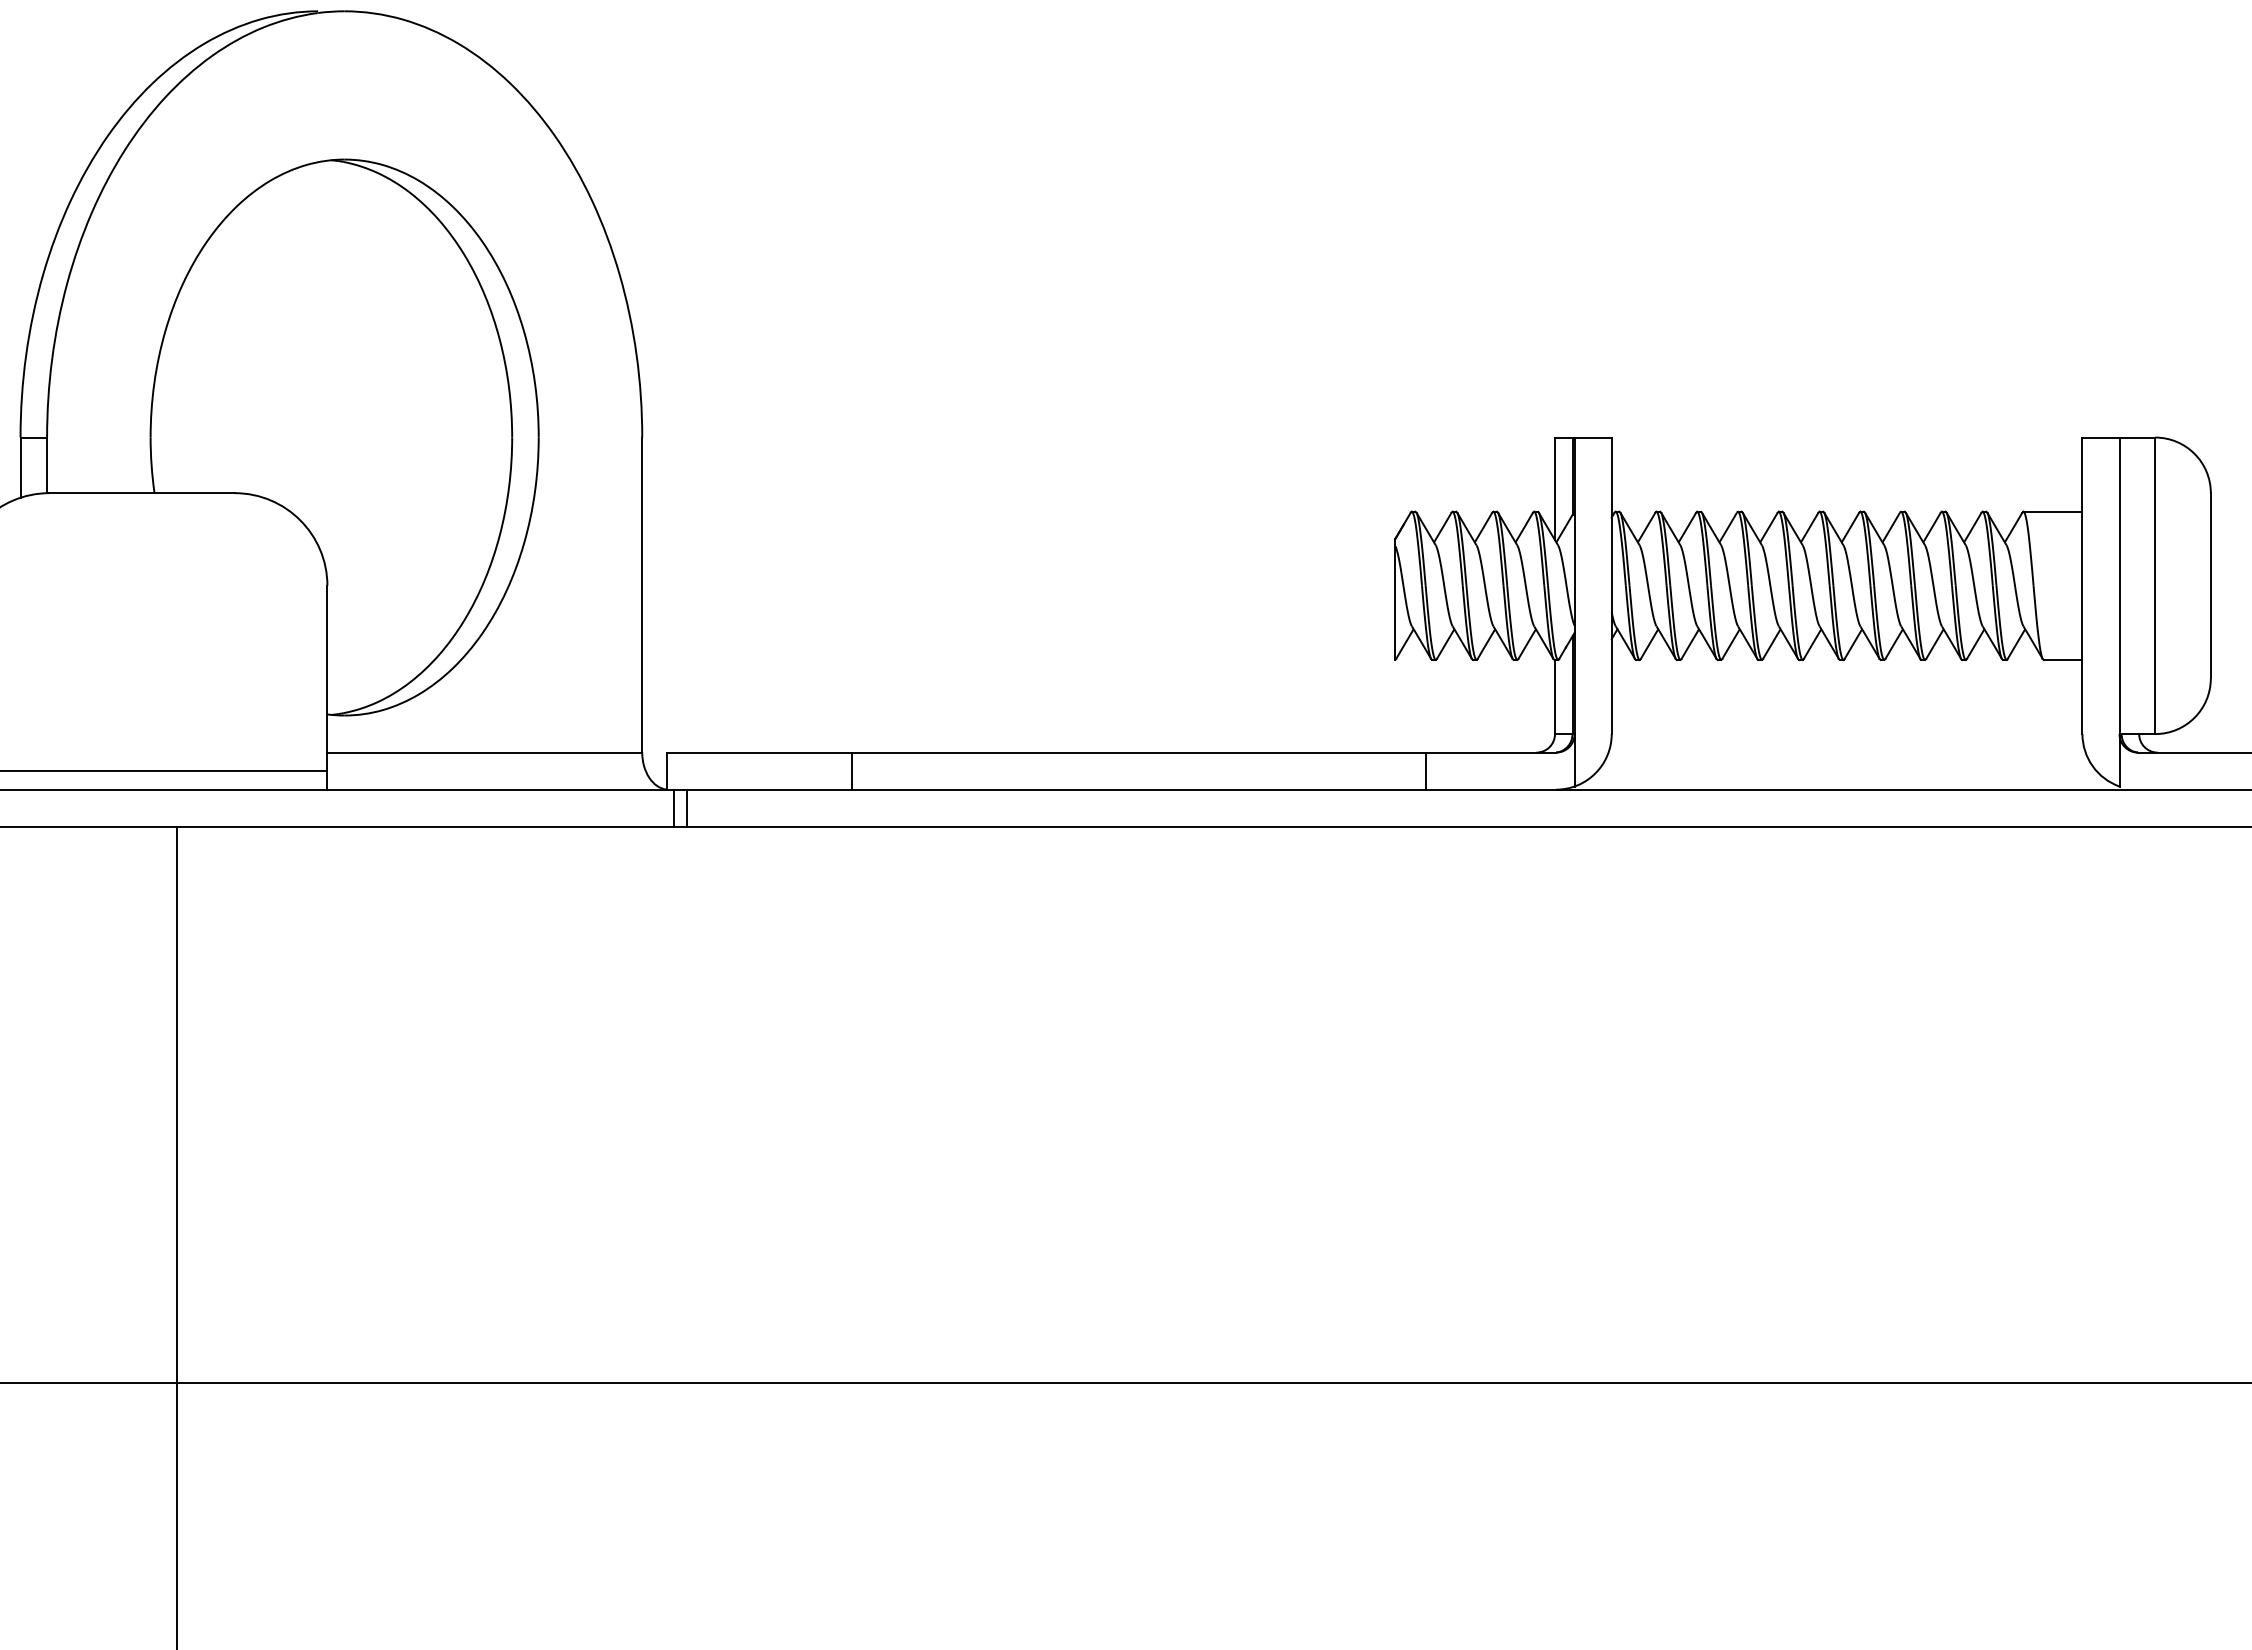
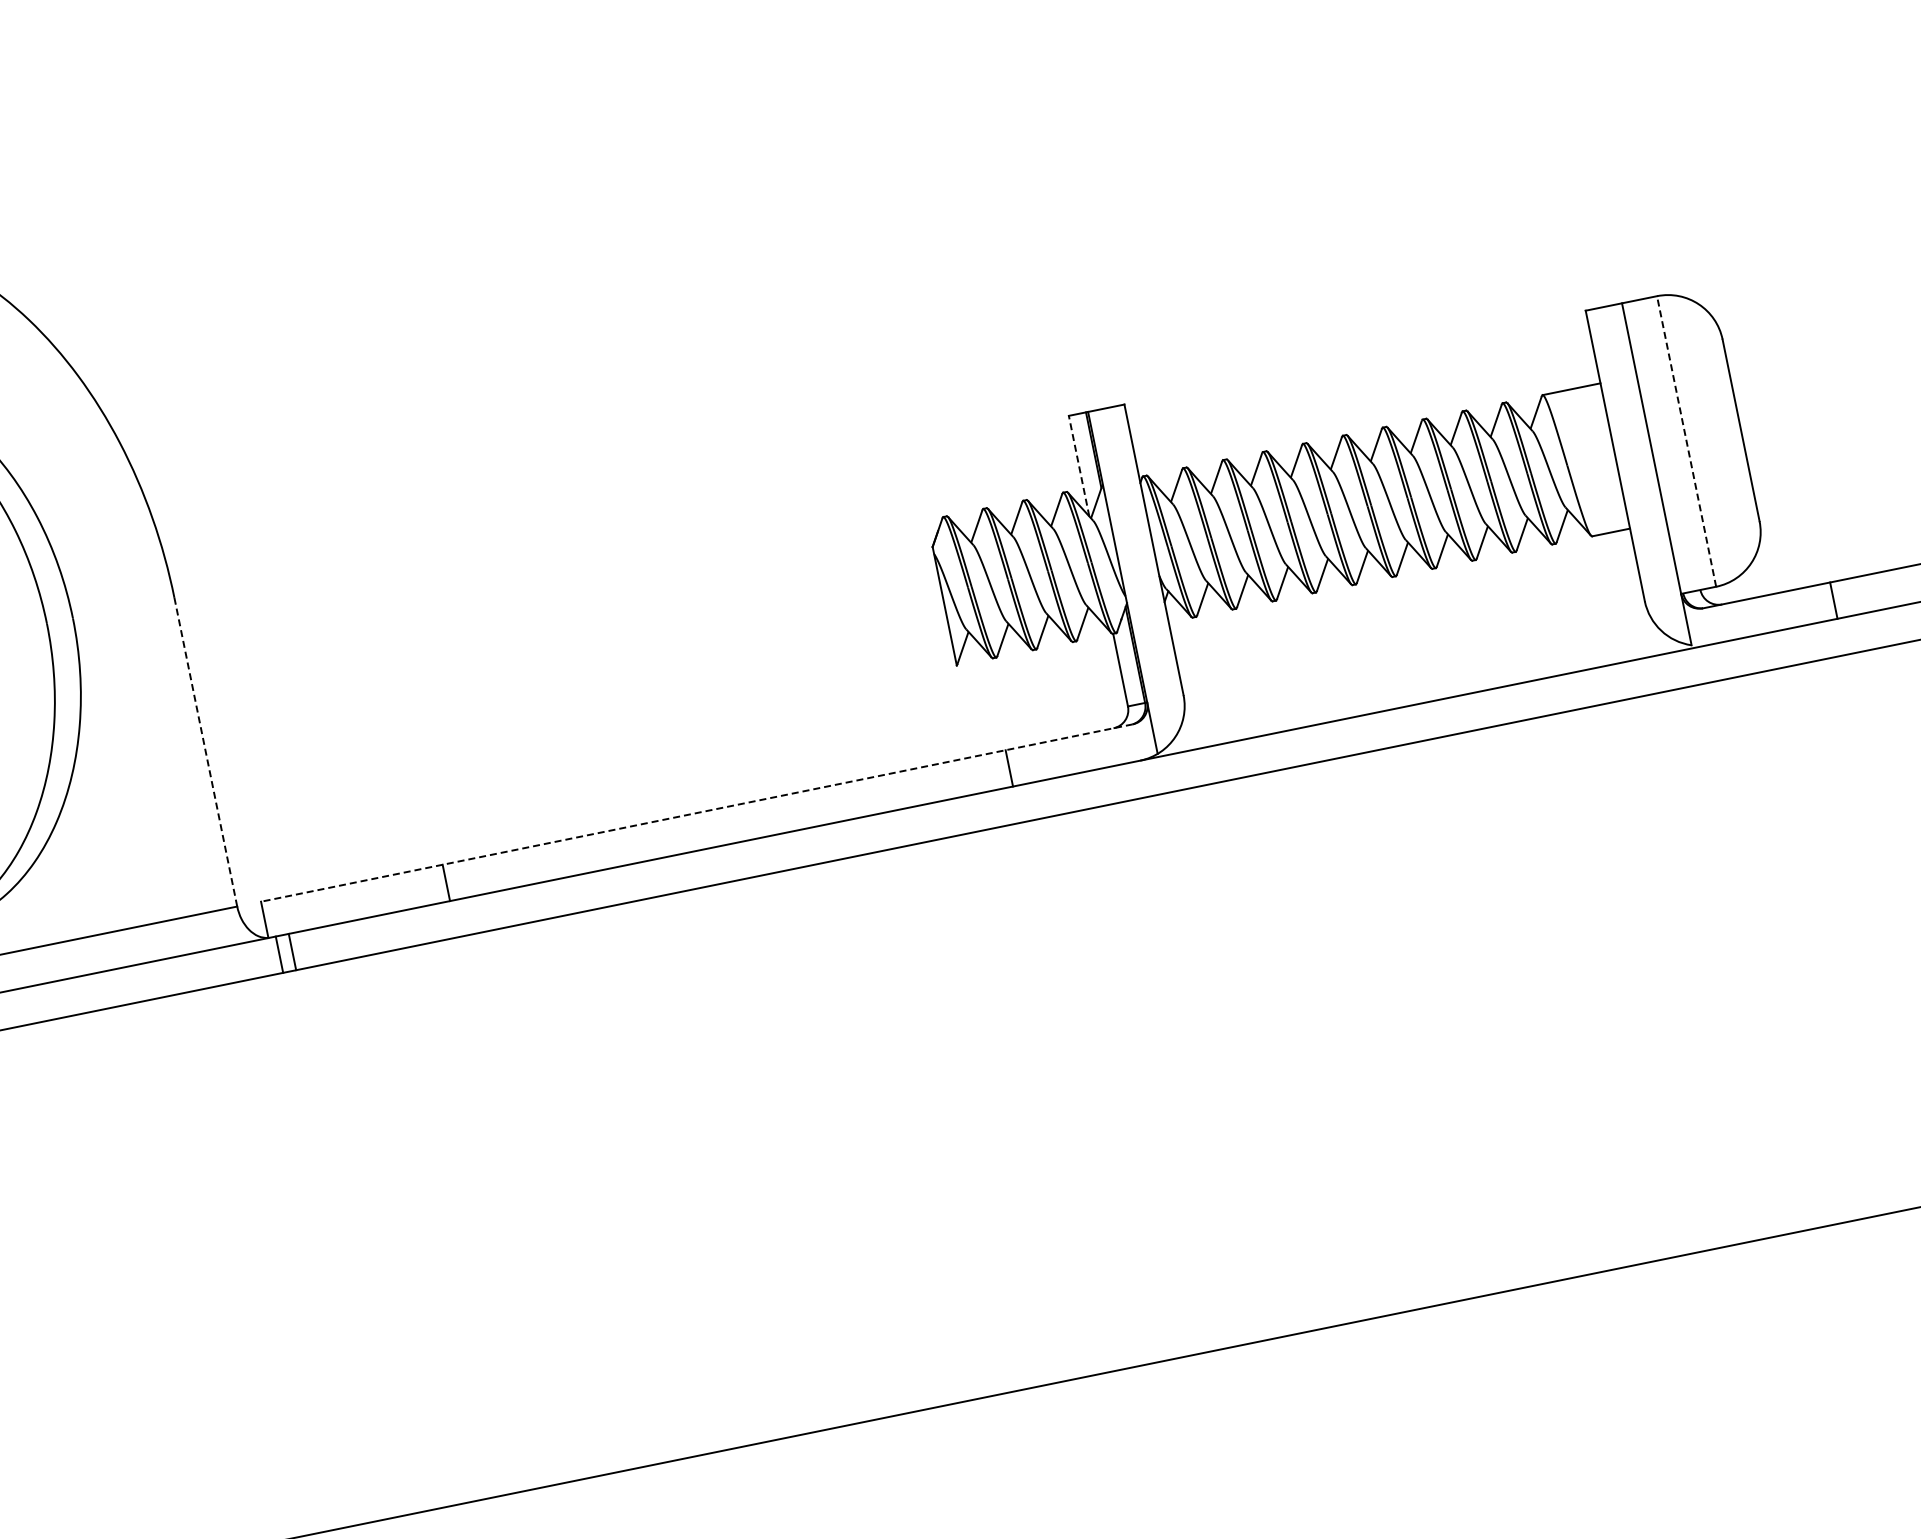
line: (1555, 488) -> (1079, 465), solid -> dashed
line: (2155, 585) -> (1686, 441), solid -> dashed
line: (642, 595) -> (206, 752), solid -> dashed
line: (1111, 752) -> (697, 812), solid -> dashed

